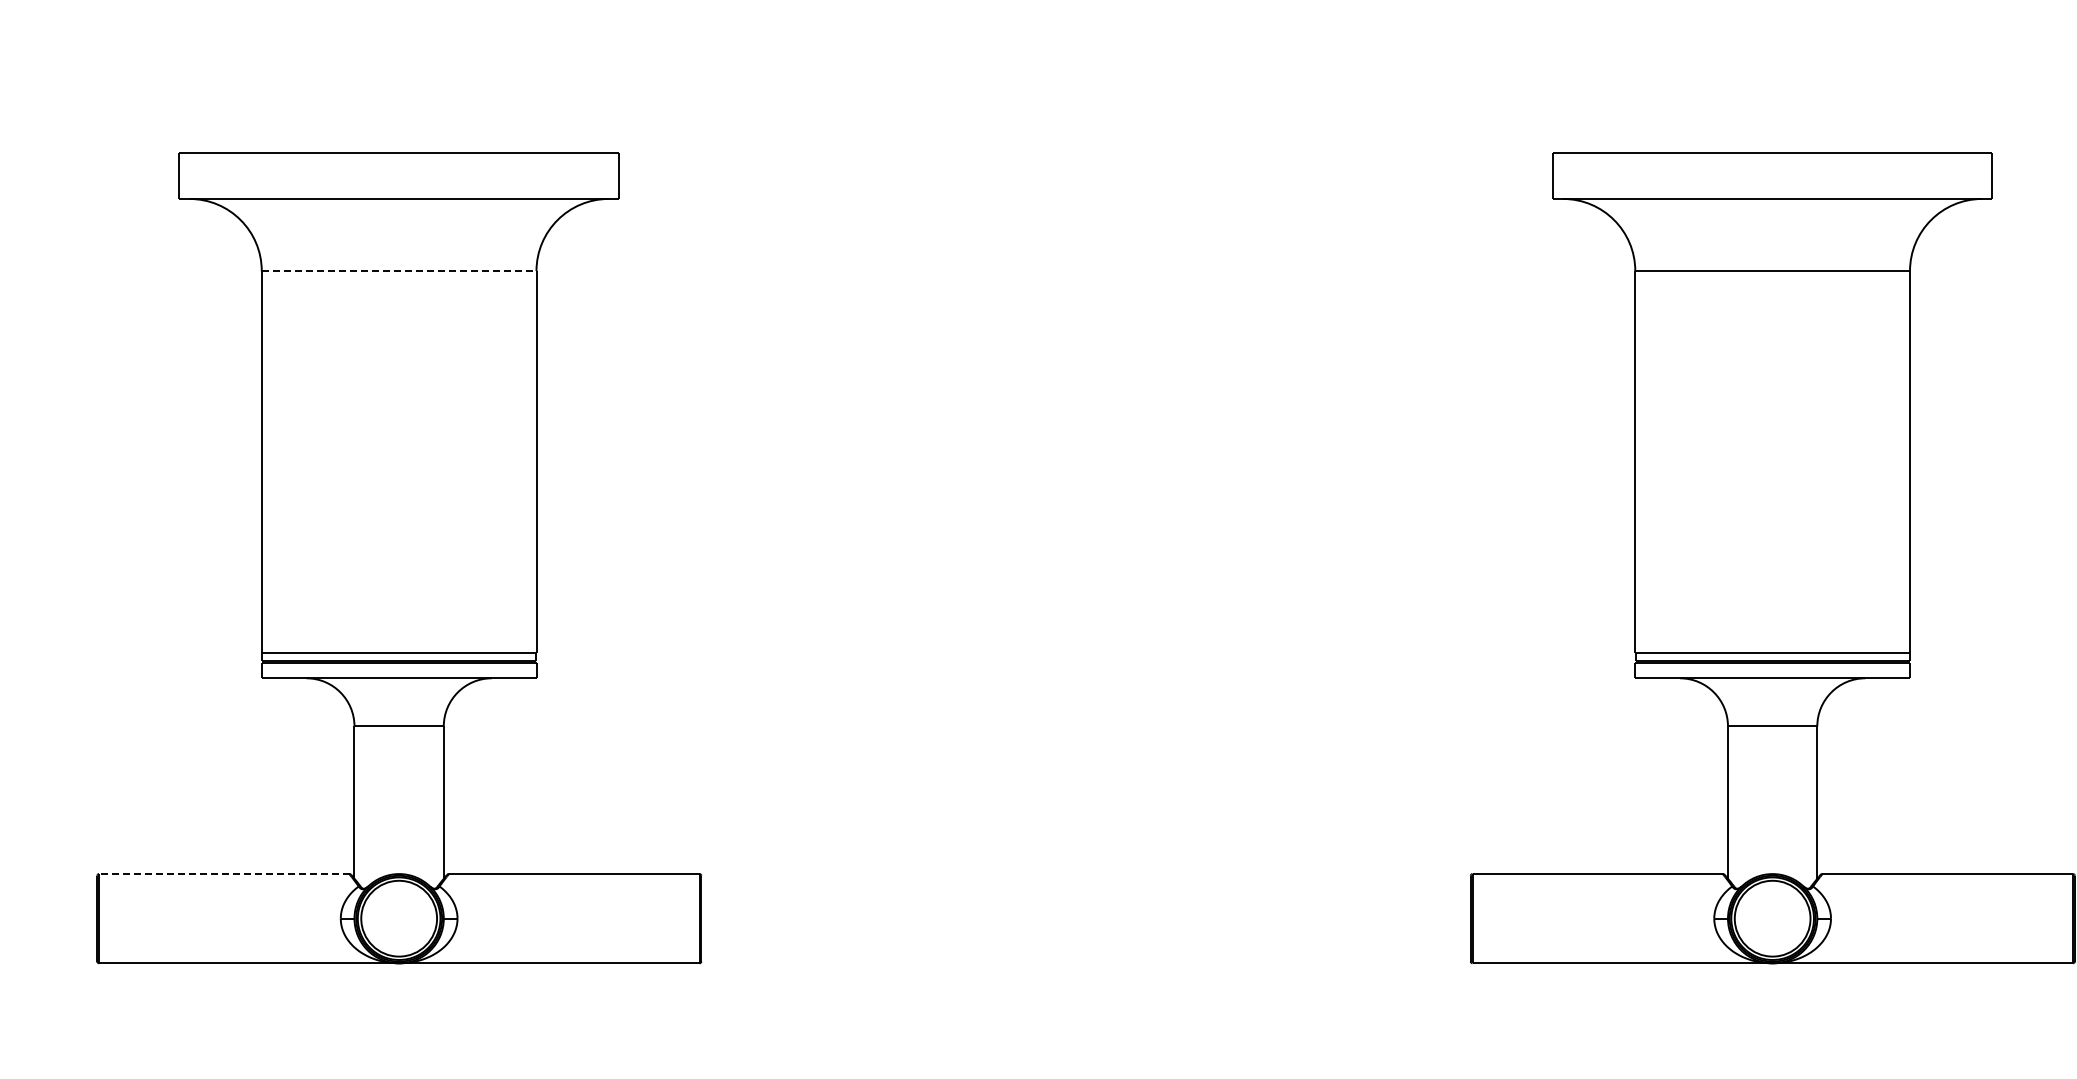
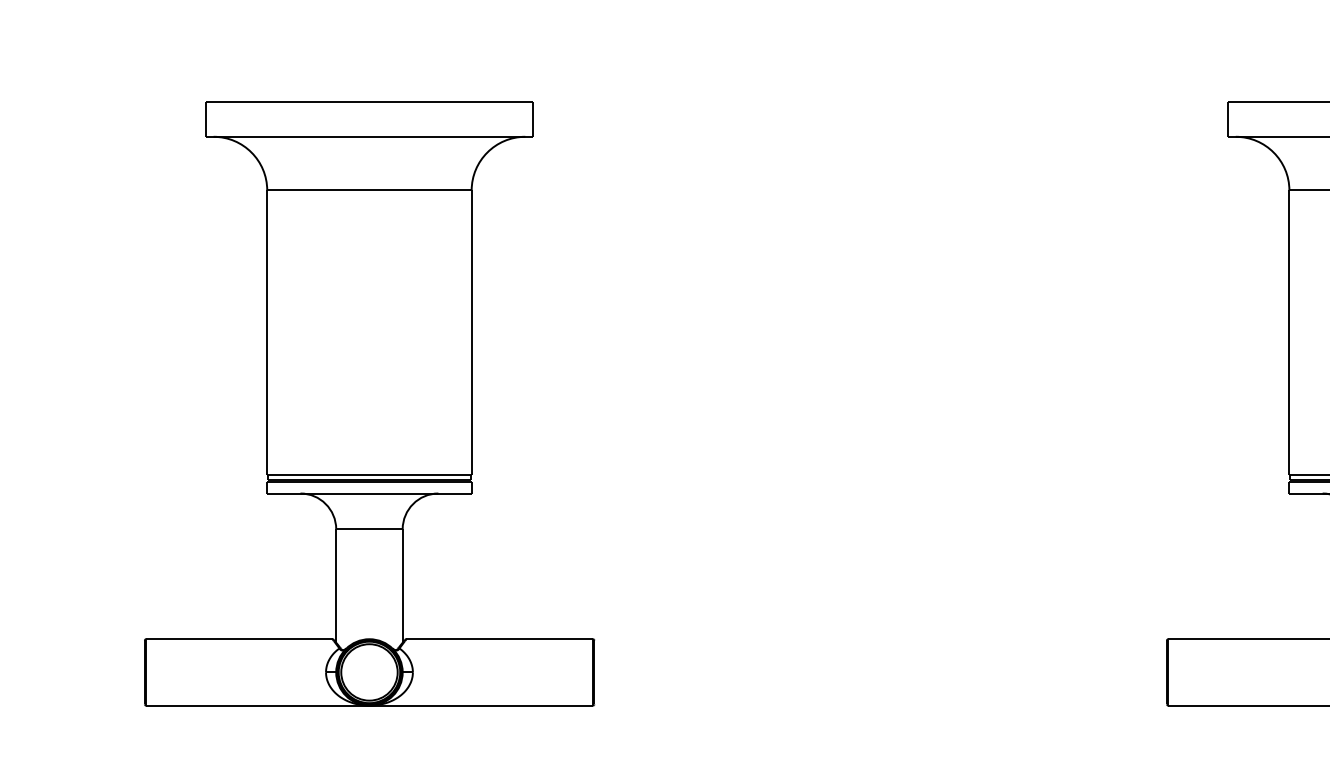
line: (399, 271) -> (369, 190), dashed -> solid
line: (223, 874) -> (238, 639), dashed -> solid

